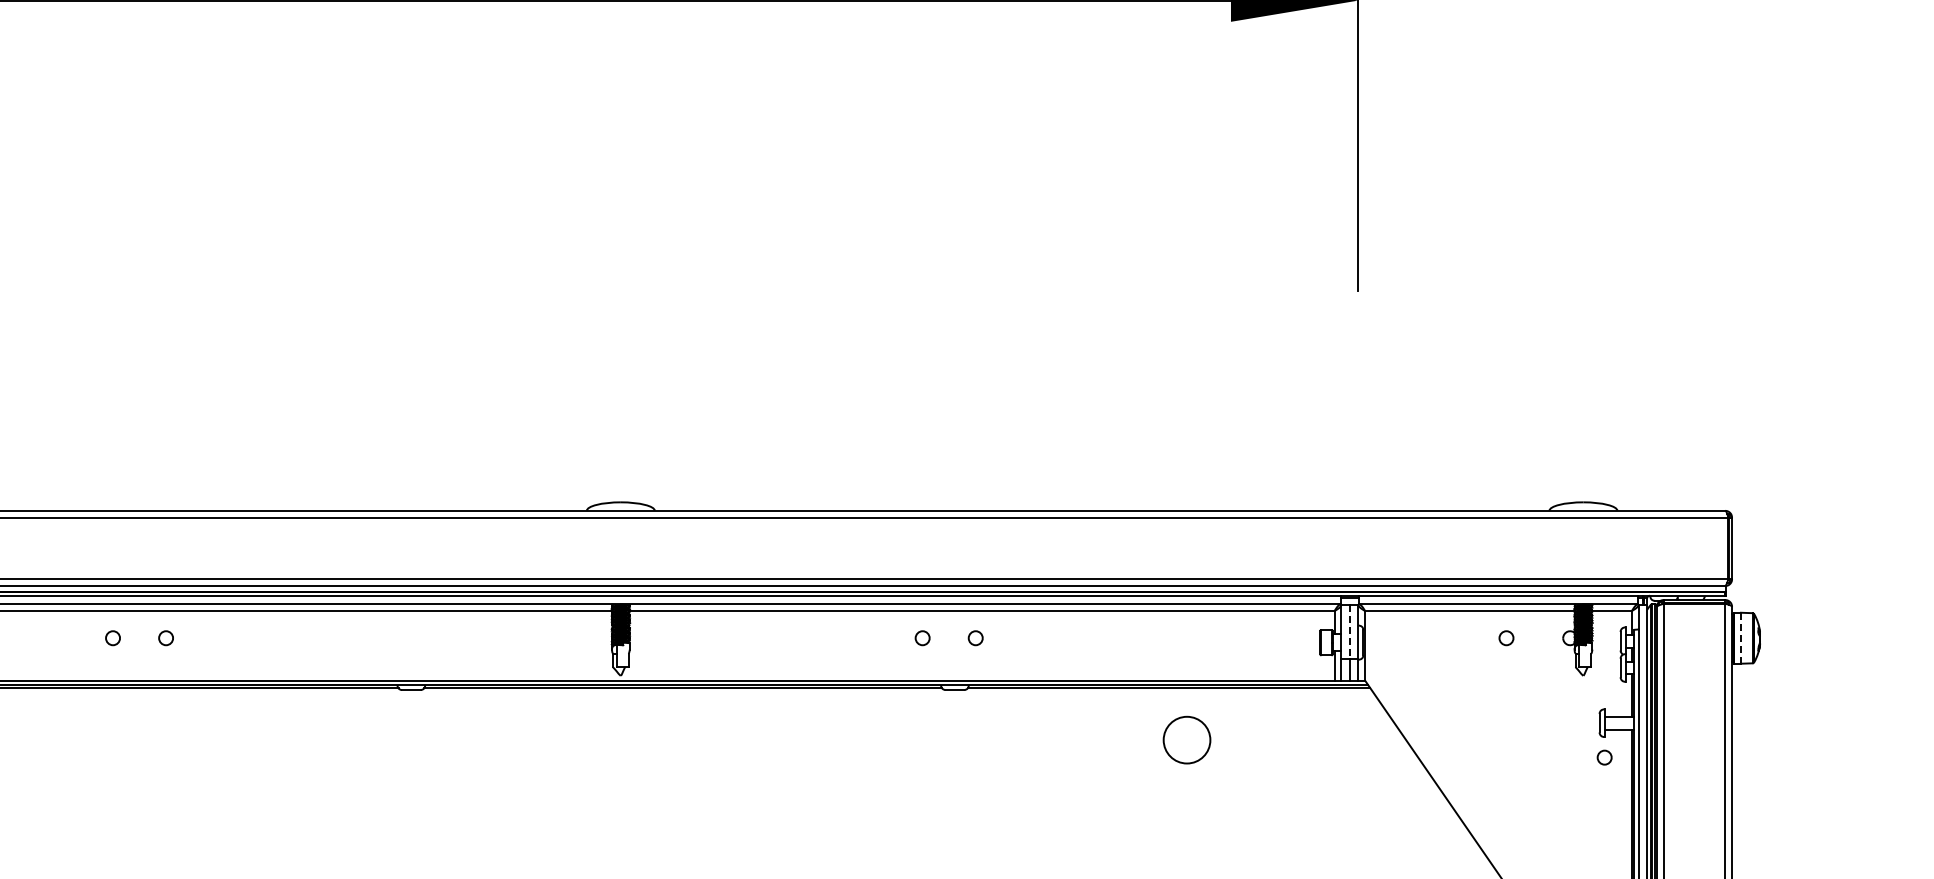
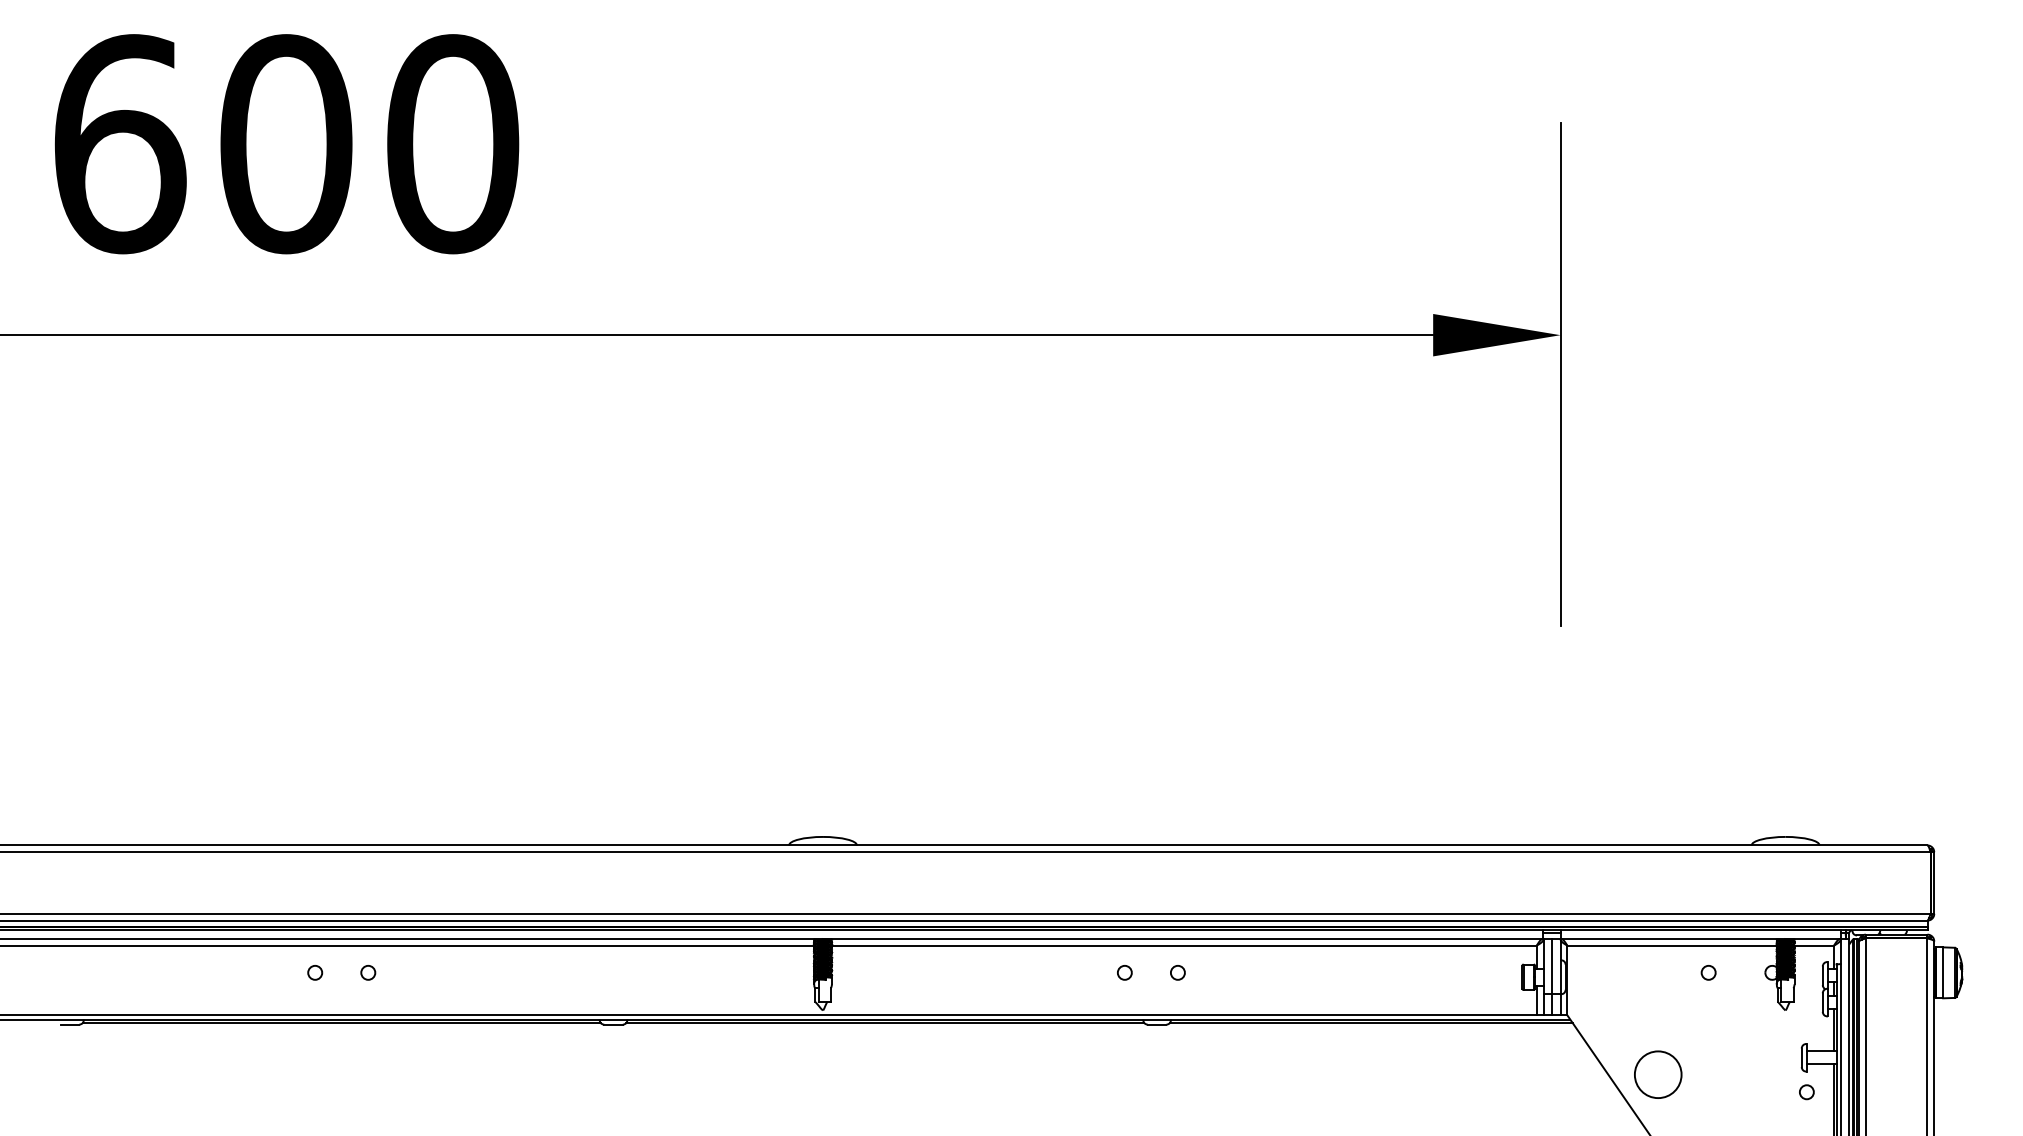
line: (1350, 632) -> (1552, 967), dashed -> solid
line: (1741, 638) -> (1943, 973), dashed -> solid
circle: (1187, 739) -> (1658, 1074), moved

